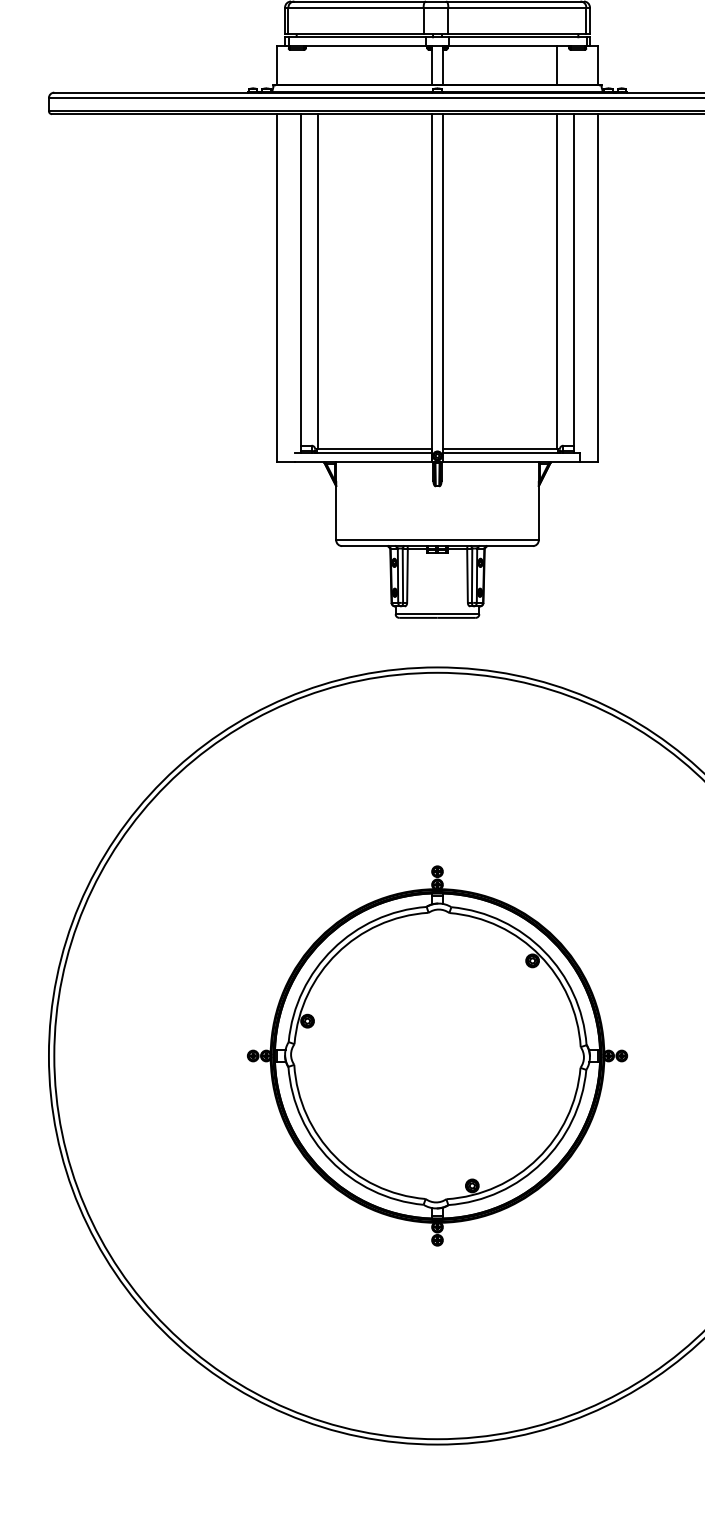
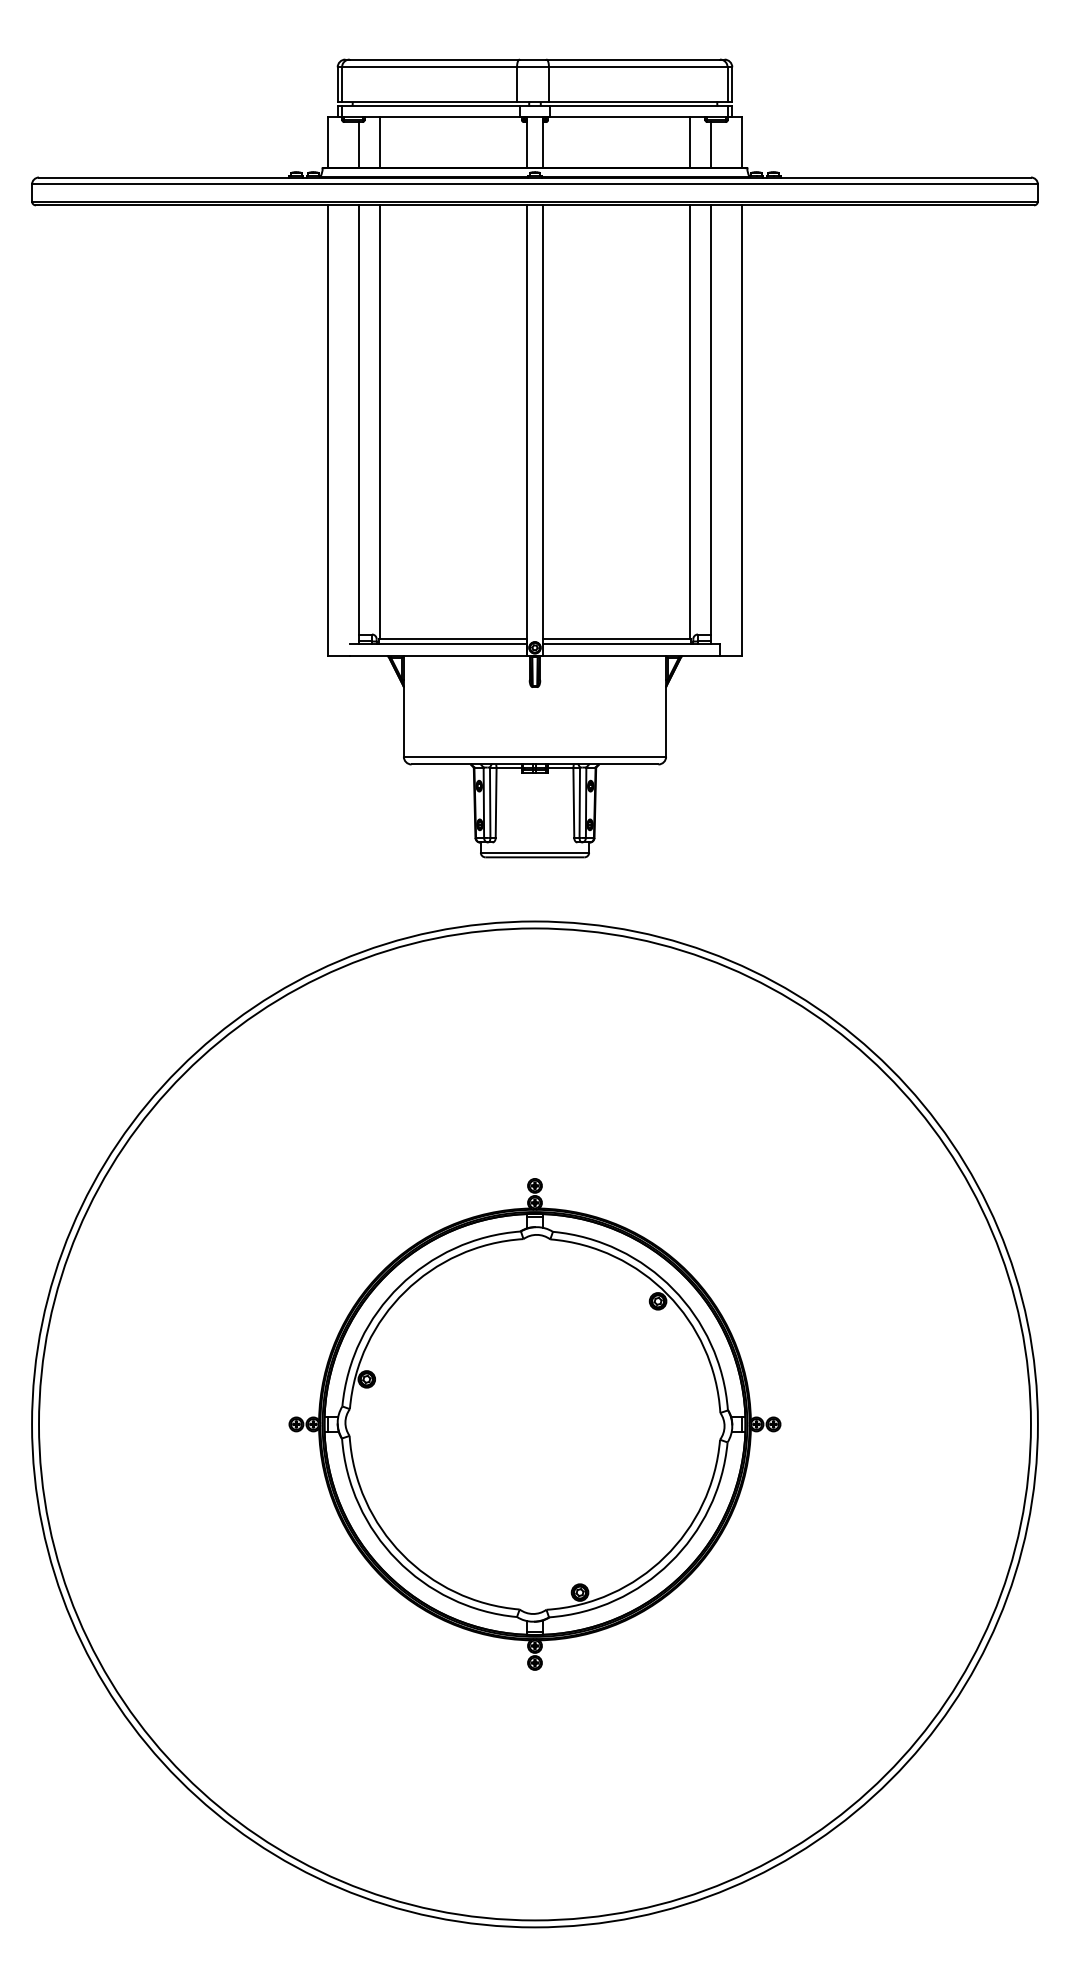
line: (318, 65) -> (380, 142), added
line: (301, 67) -> (358, 145), added
line: (573, 67) -> (711, 145), added

